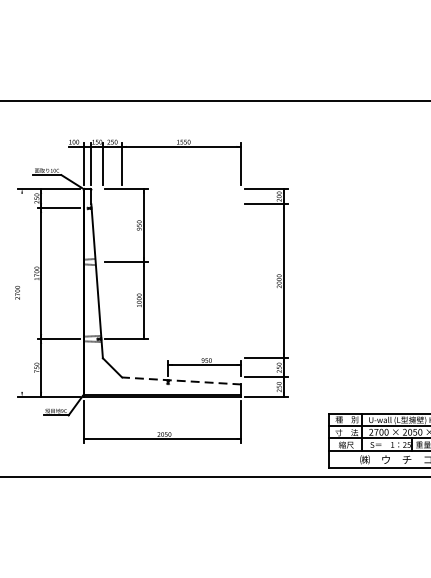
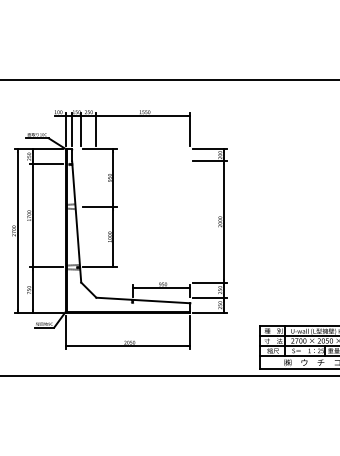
line: (22, 292) -> (17, 230), added
line: (180, 380) -> (142, 300), dashed -> solid

